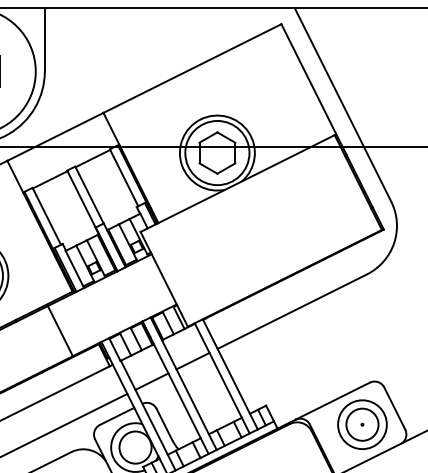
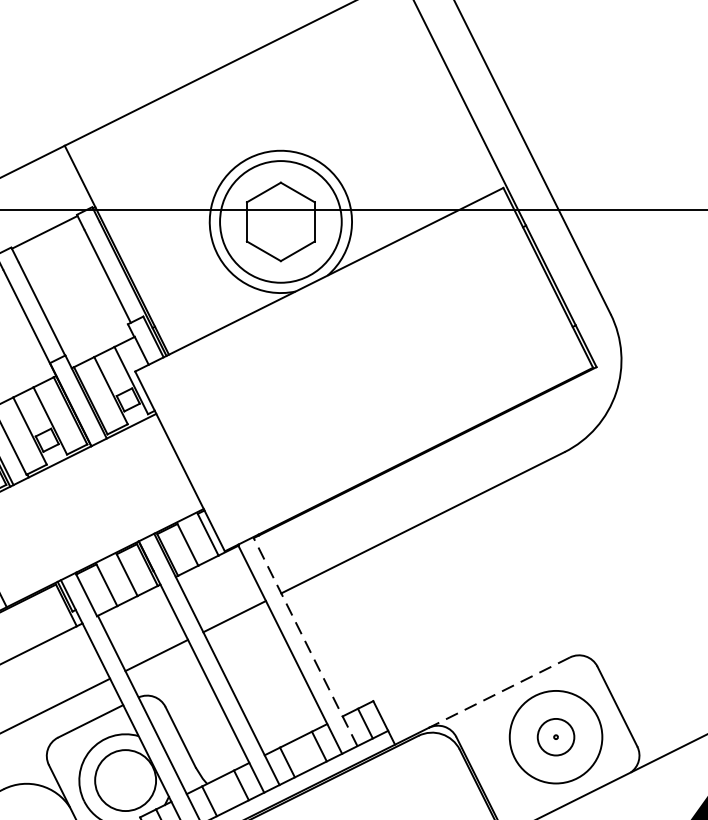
line: (230, 374) -> (305, 641), solid -> dashed
line: (332, 401) -> (499, 693), solid -> dashed
circle: (362, 424) -> (556, 736), size x0.6

